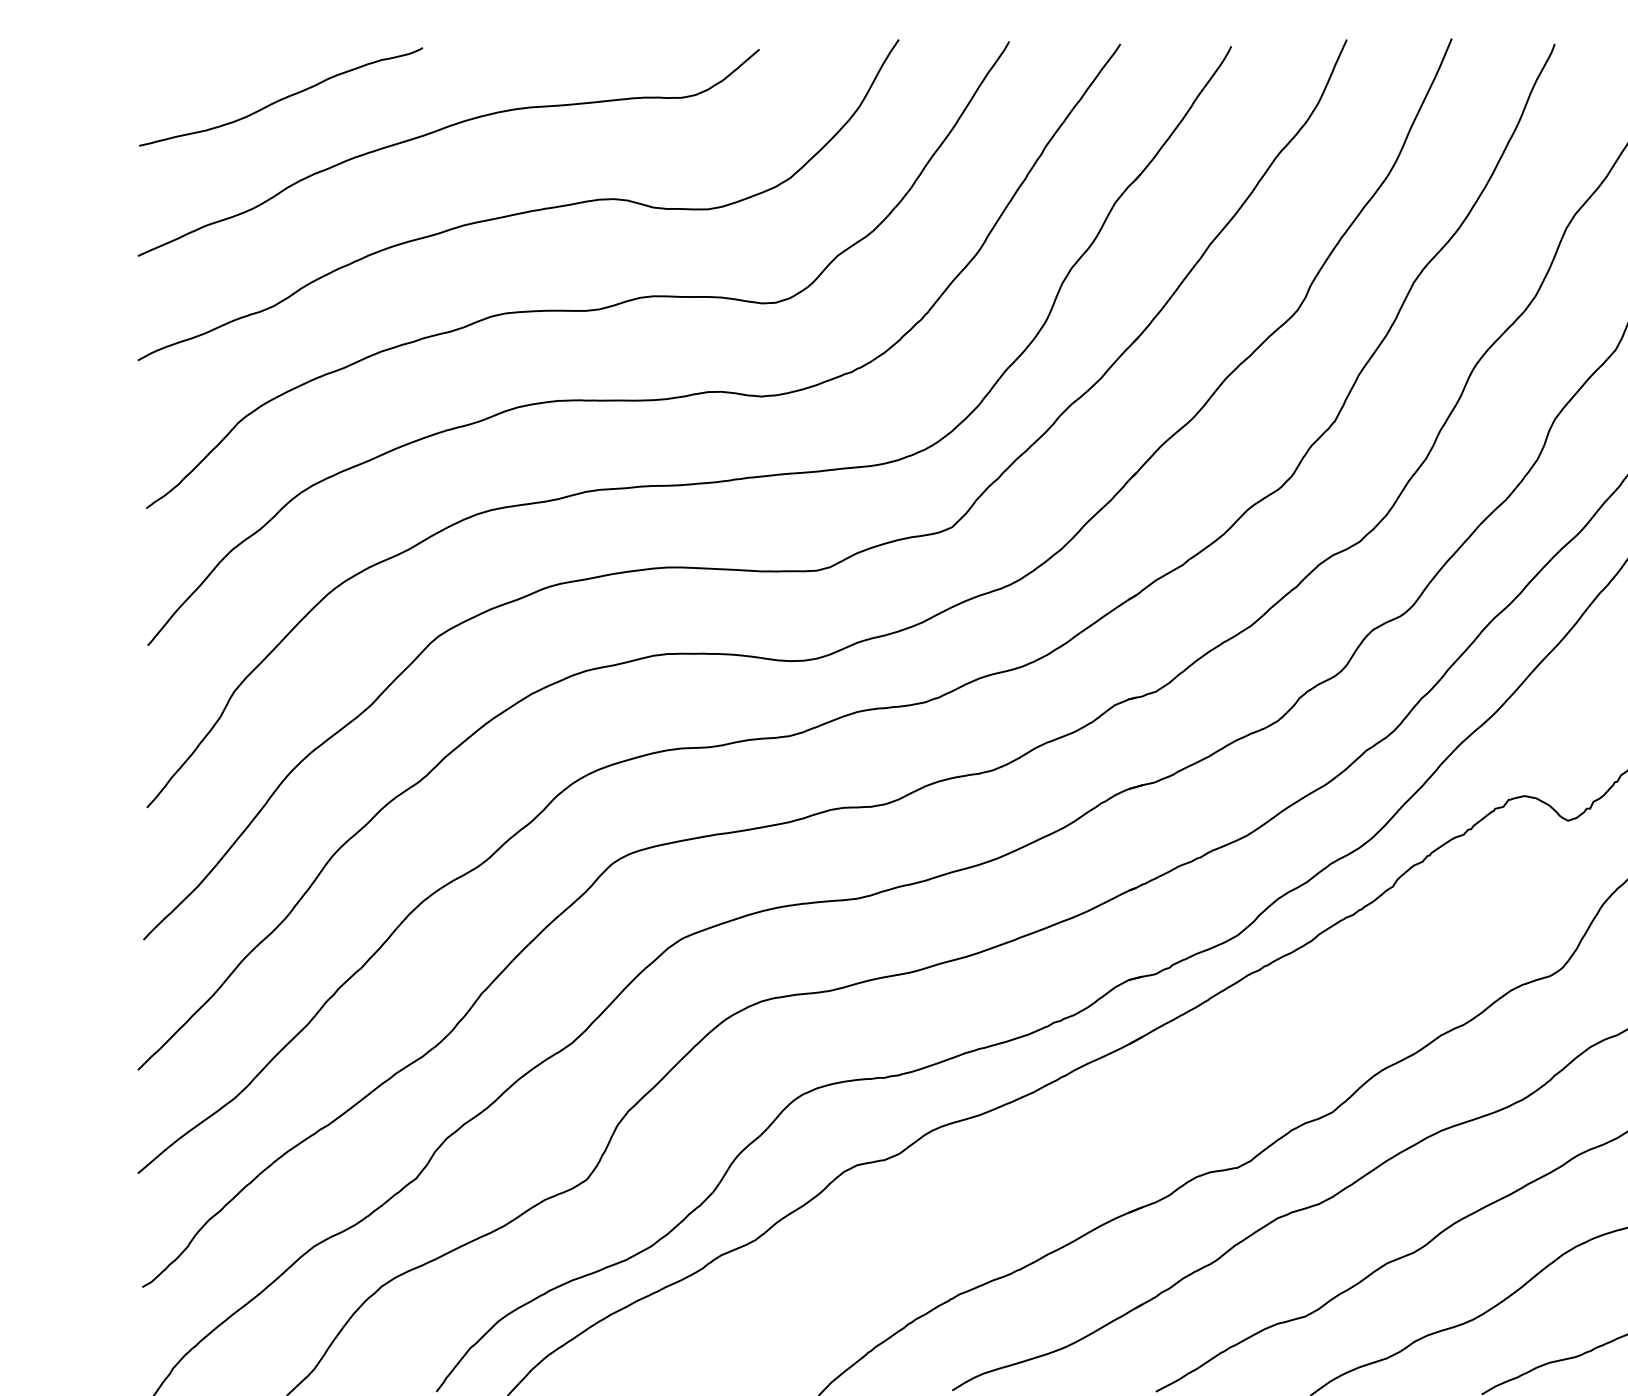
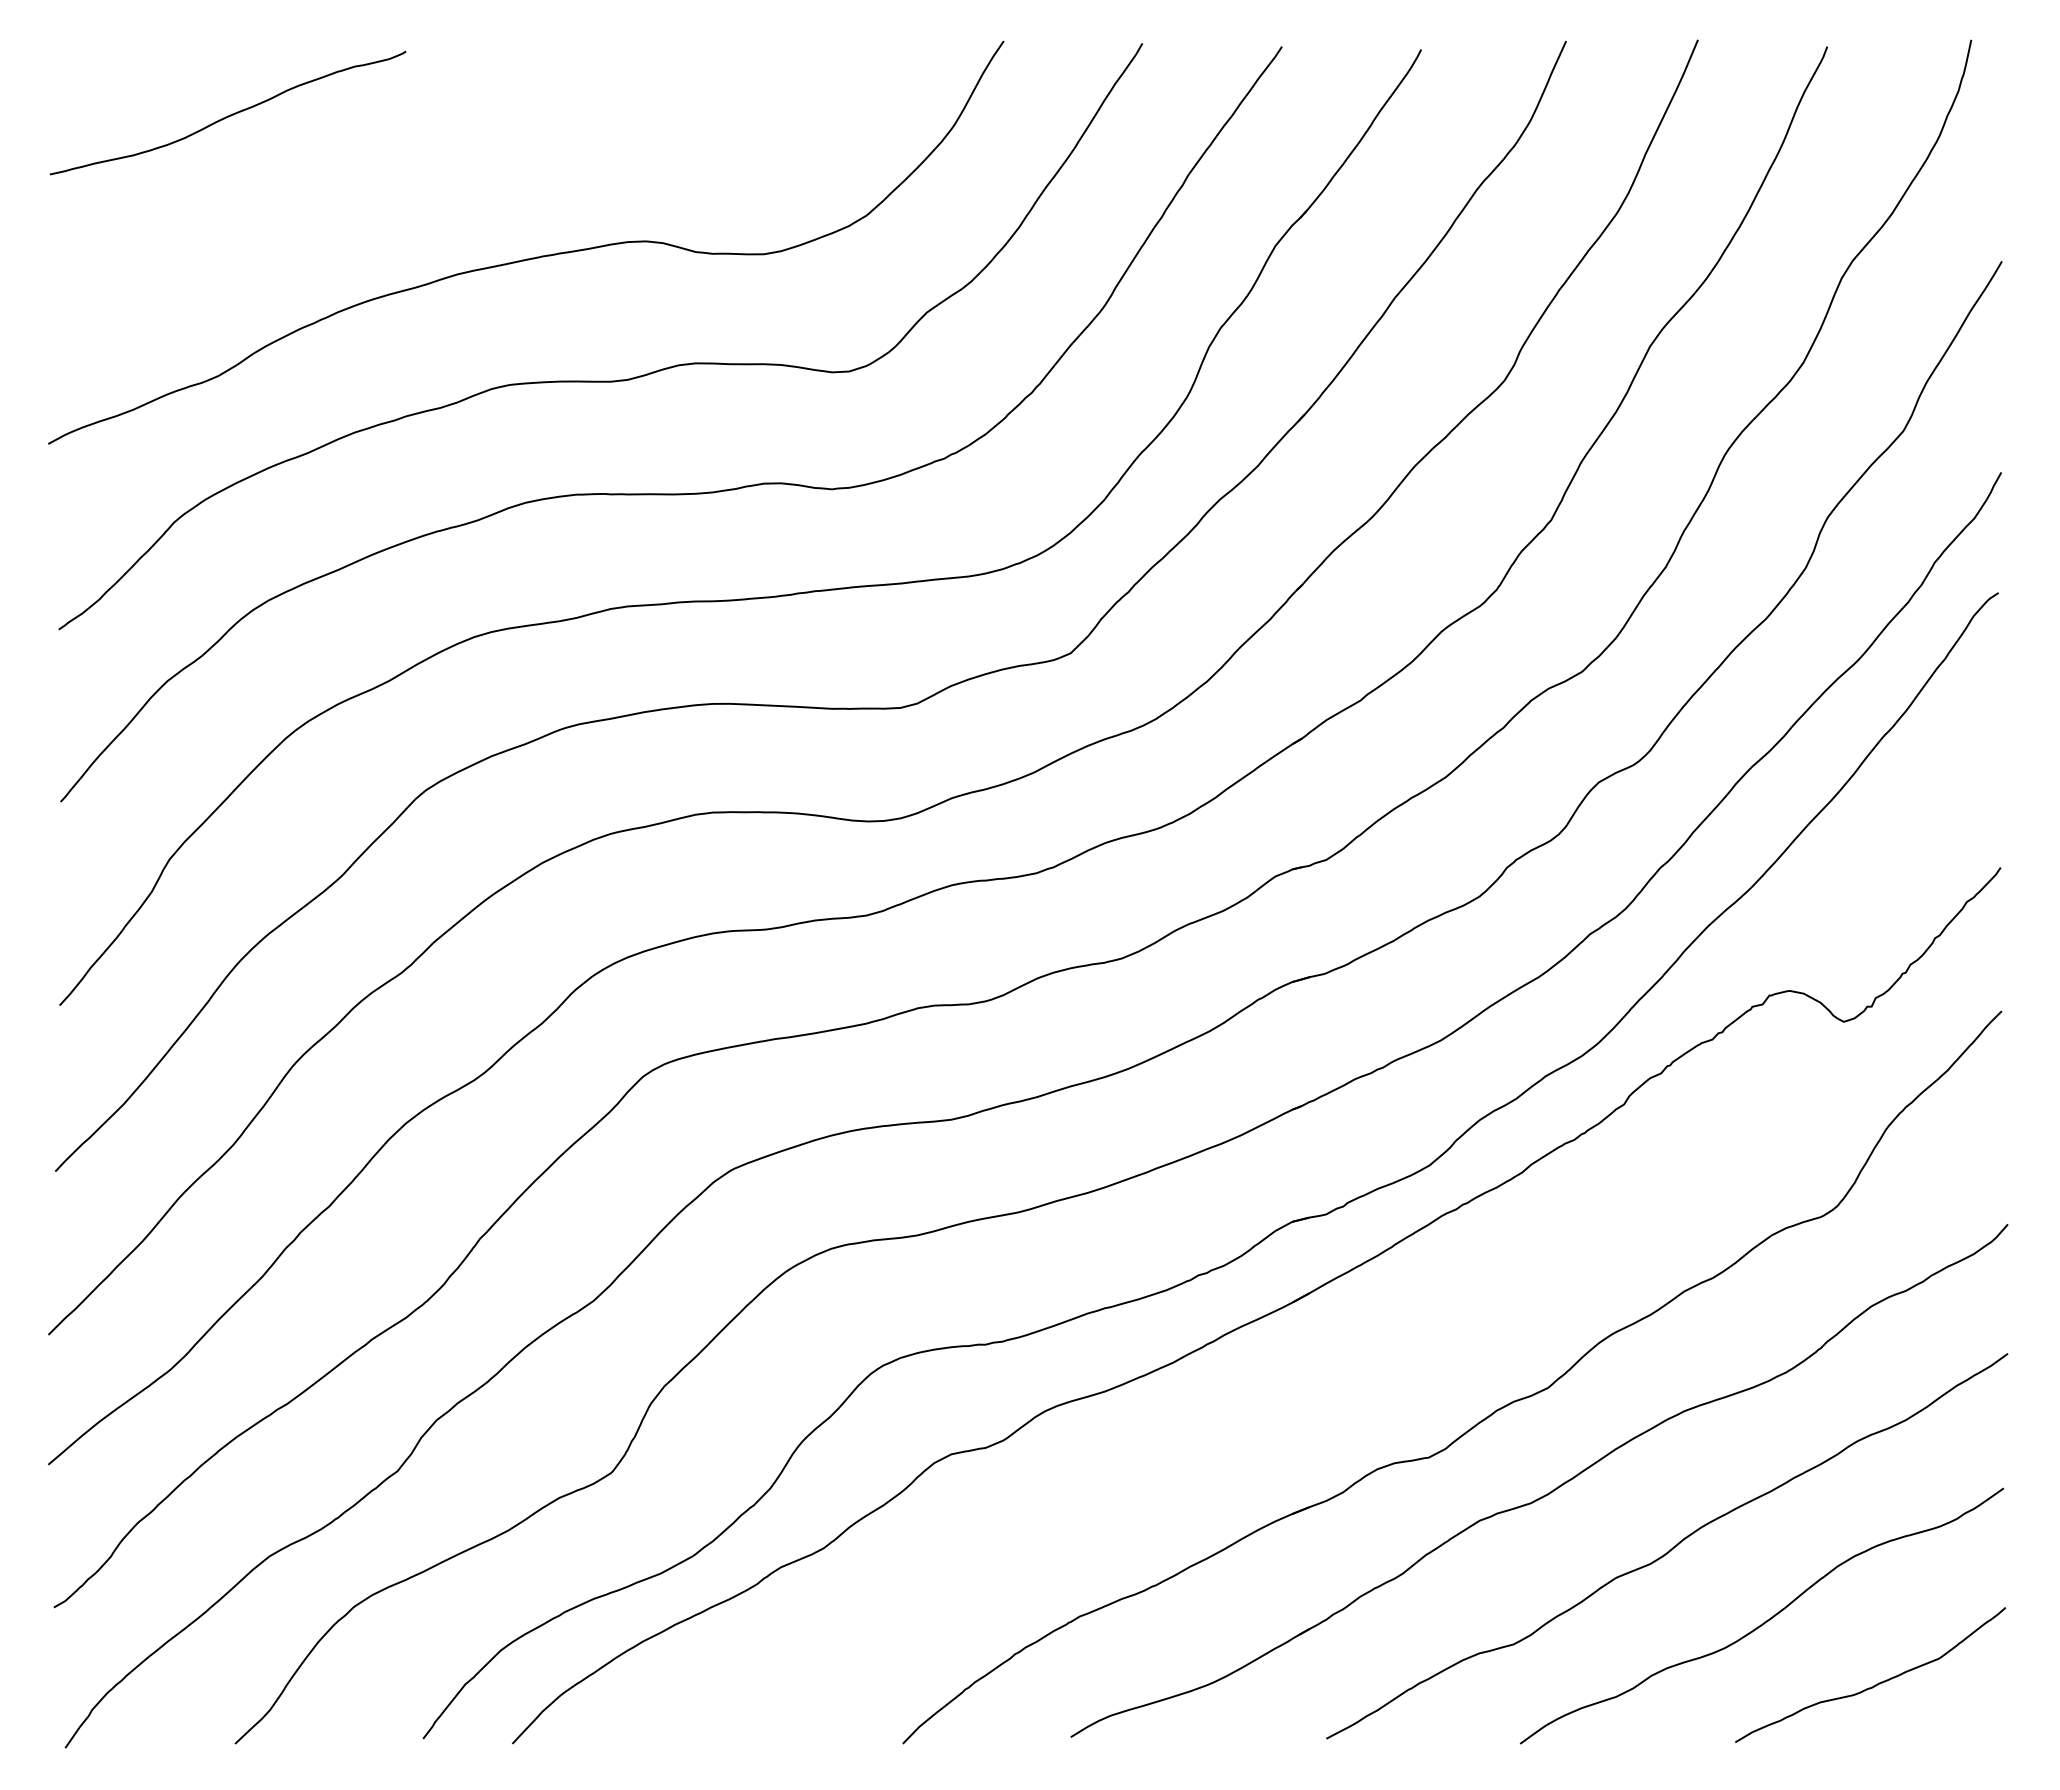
curve: (438, 131) -> (425, 156), removed

